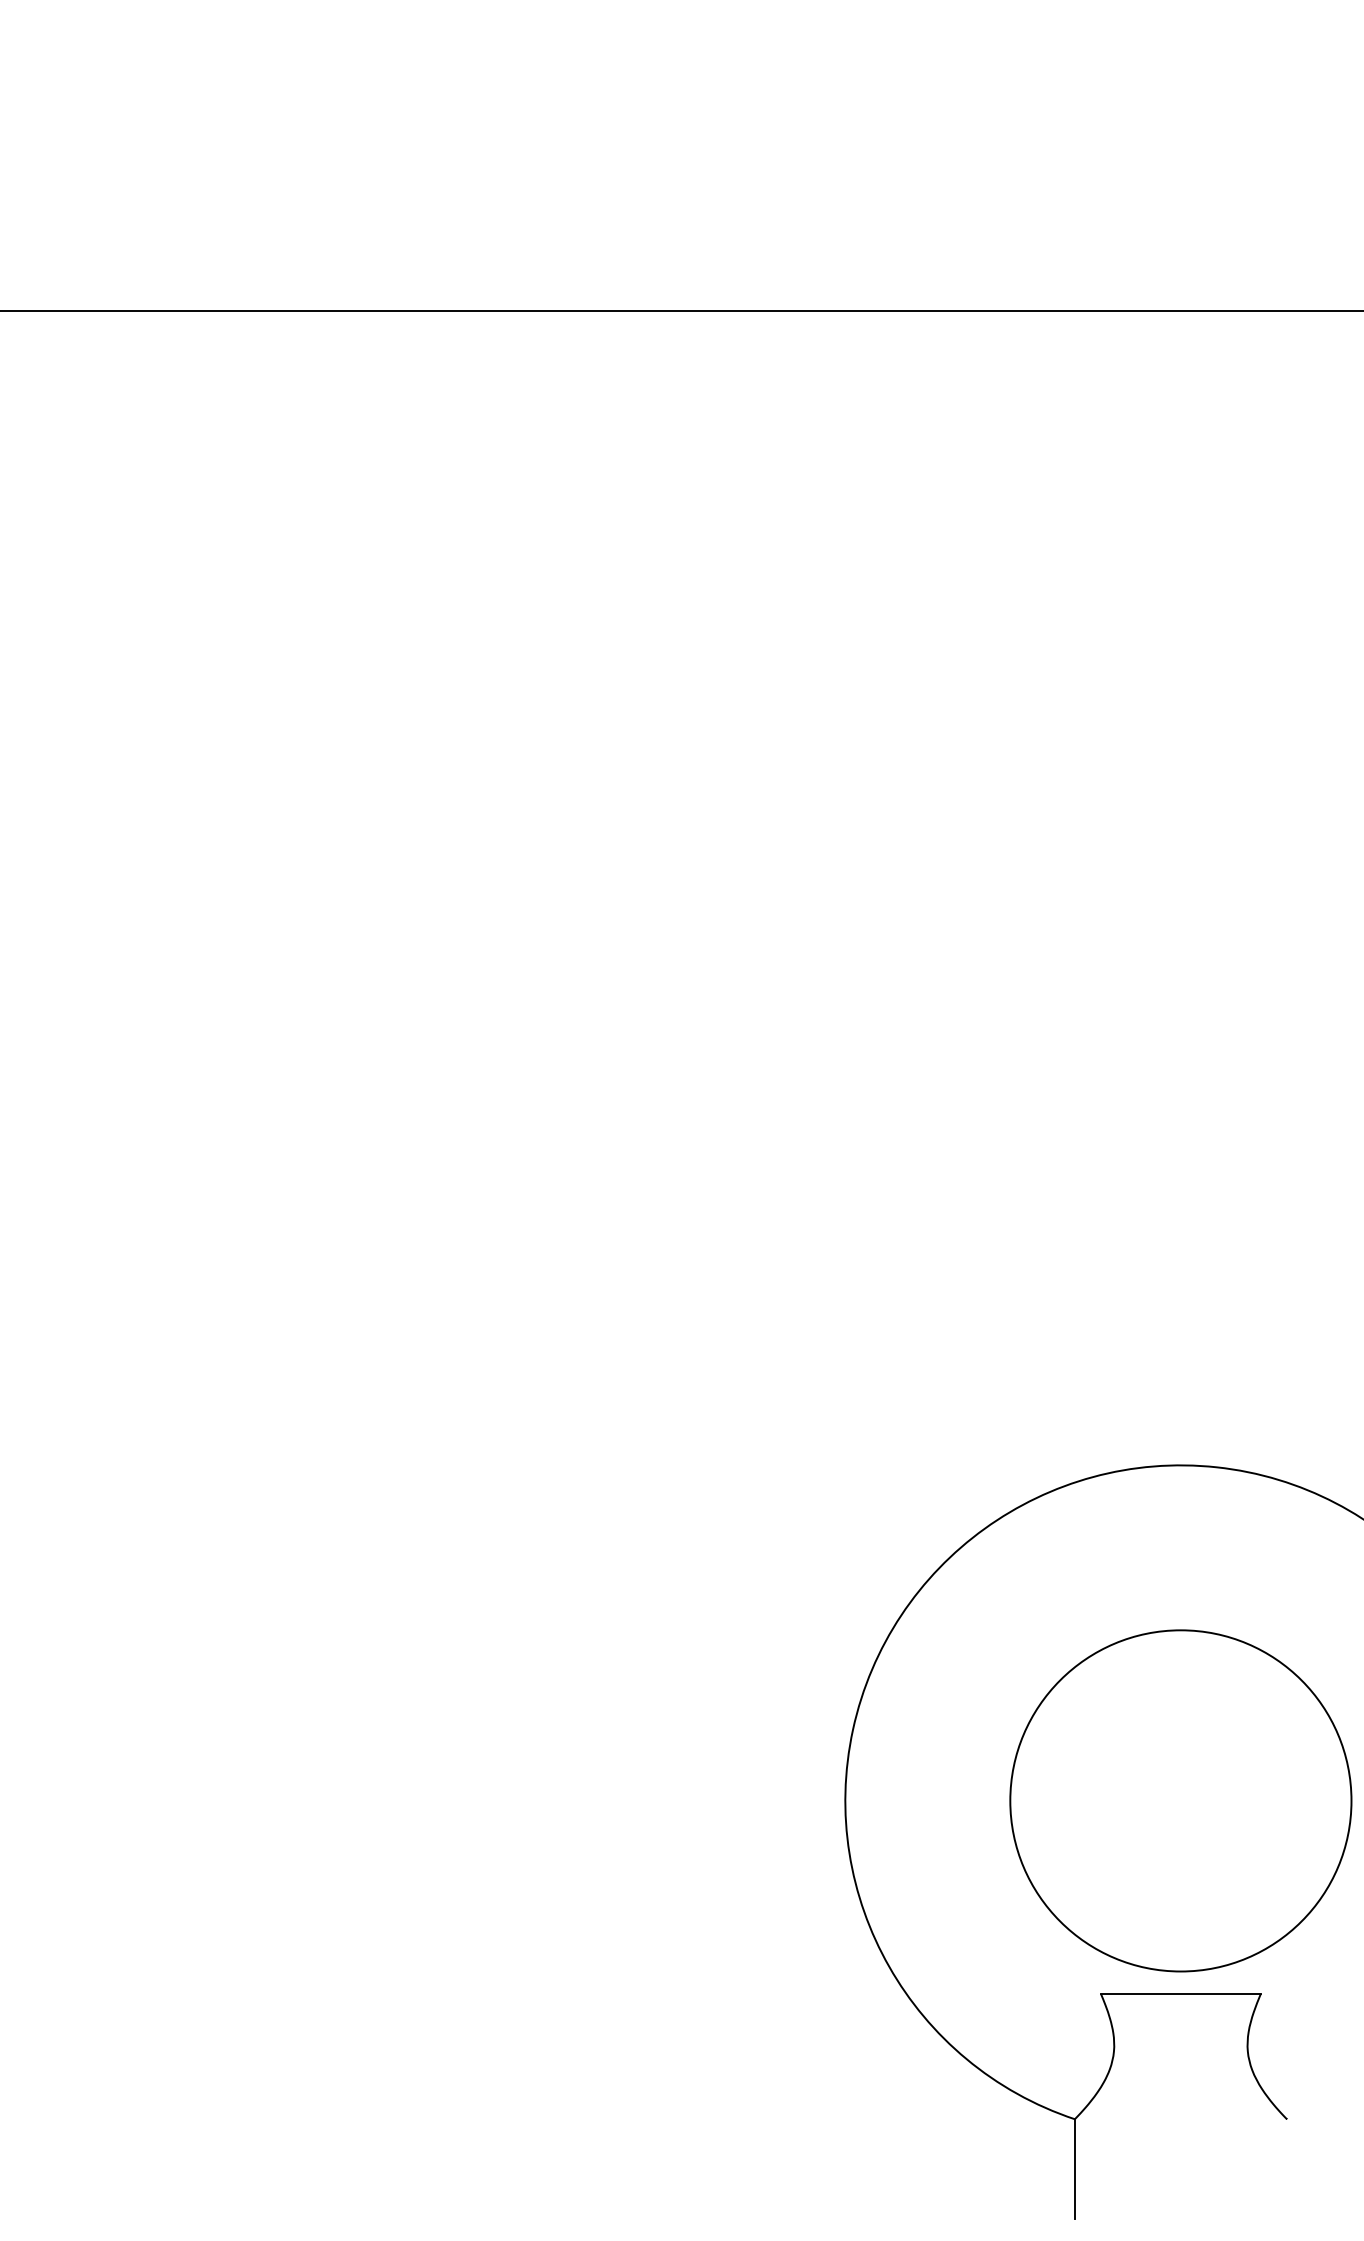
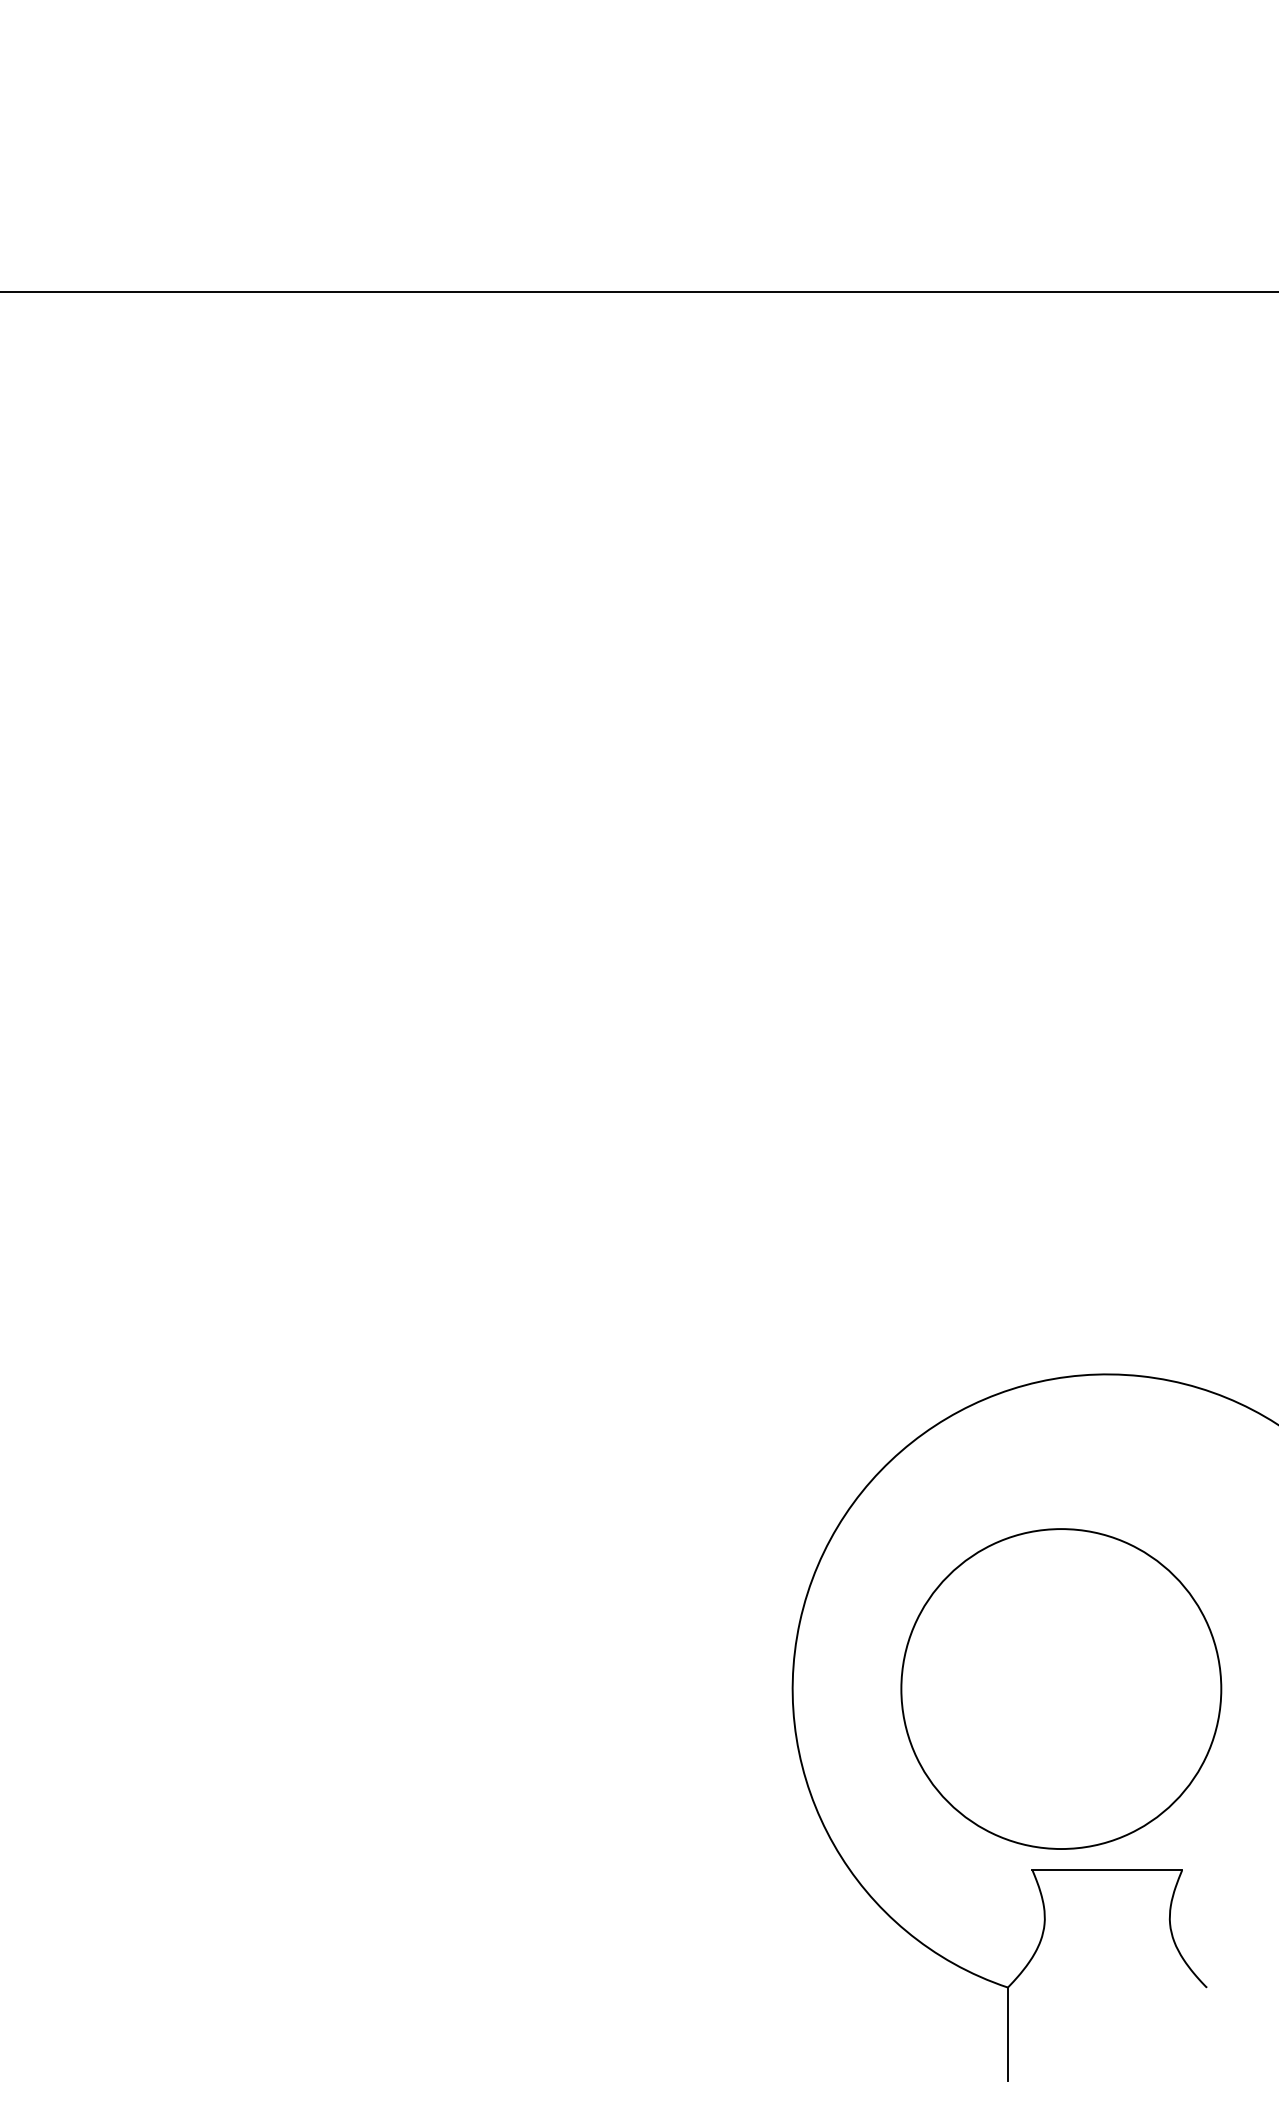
circle: (1181, 1800) -> (1061, 1688), moved

